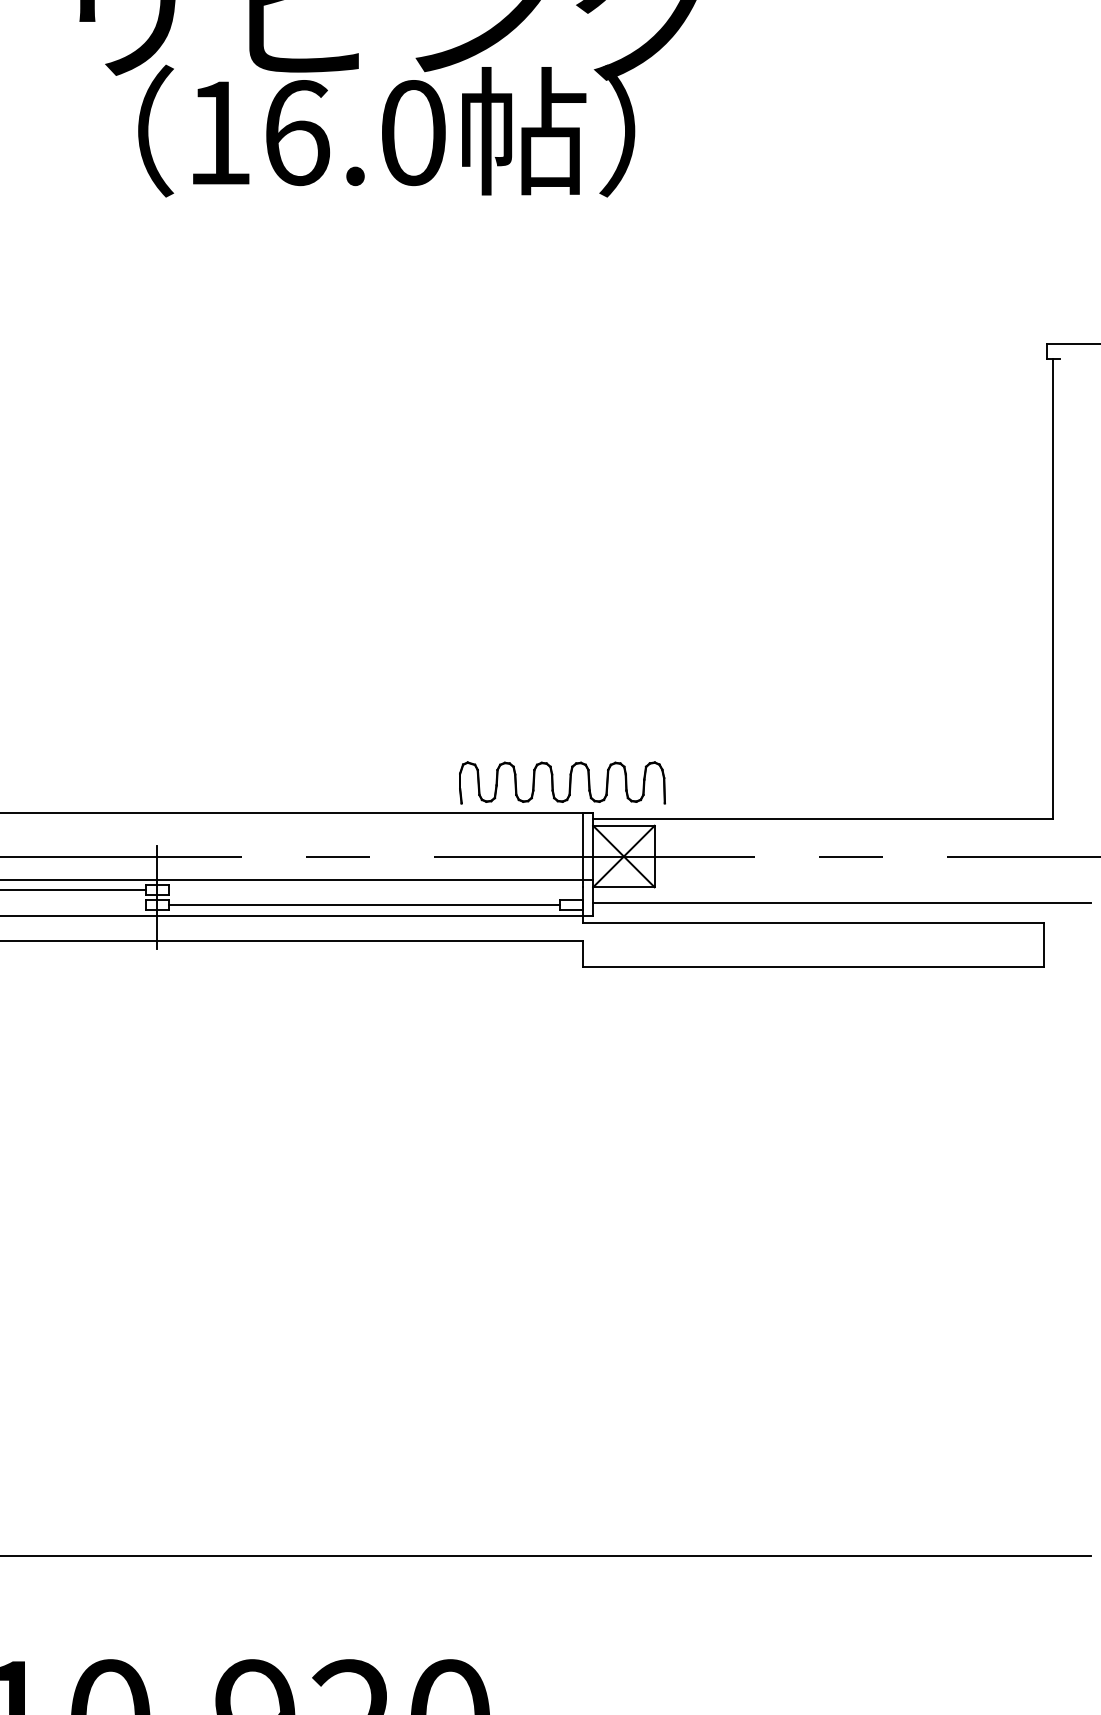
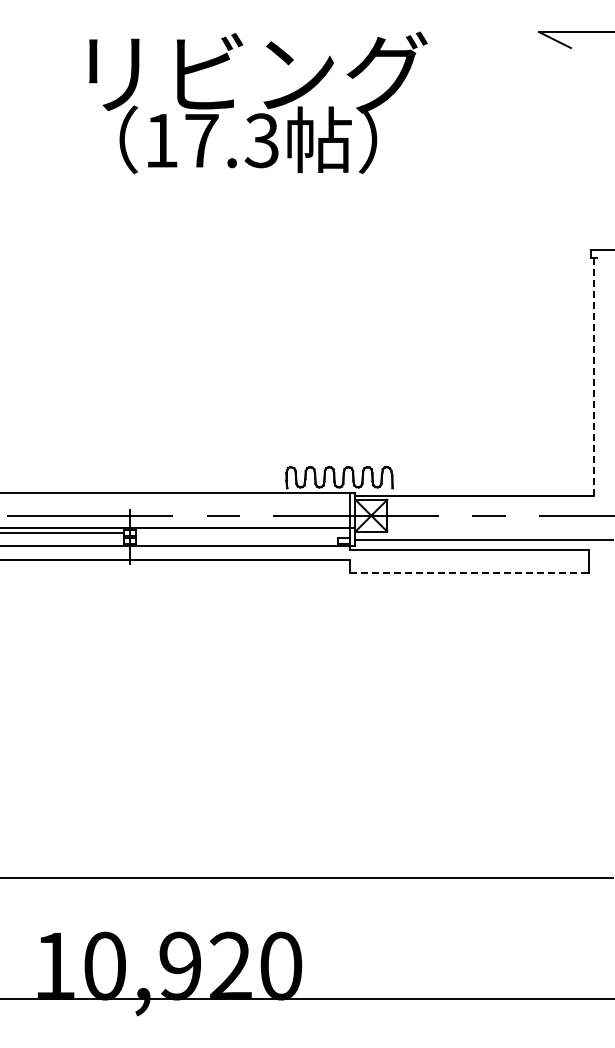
text: (354, 132) -> (231, 140), 16.0 -> 17.3
line: (1052, 589) -> (593, 377), solid -> dashed
line: (363, 904) -> (236, 540), removed
line: (813, 966) -> (469, 572), solid -> dashed

